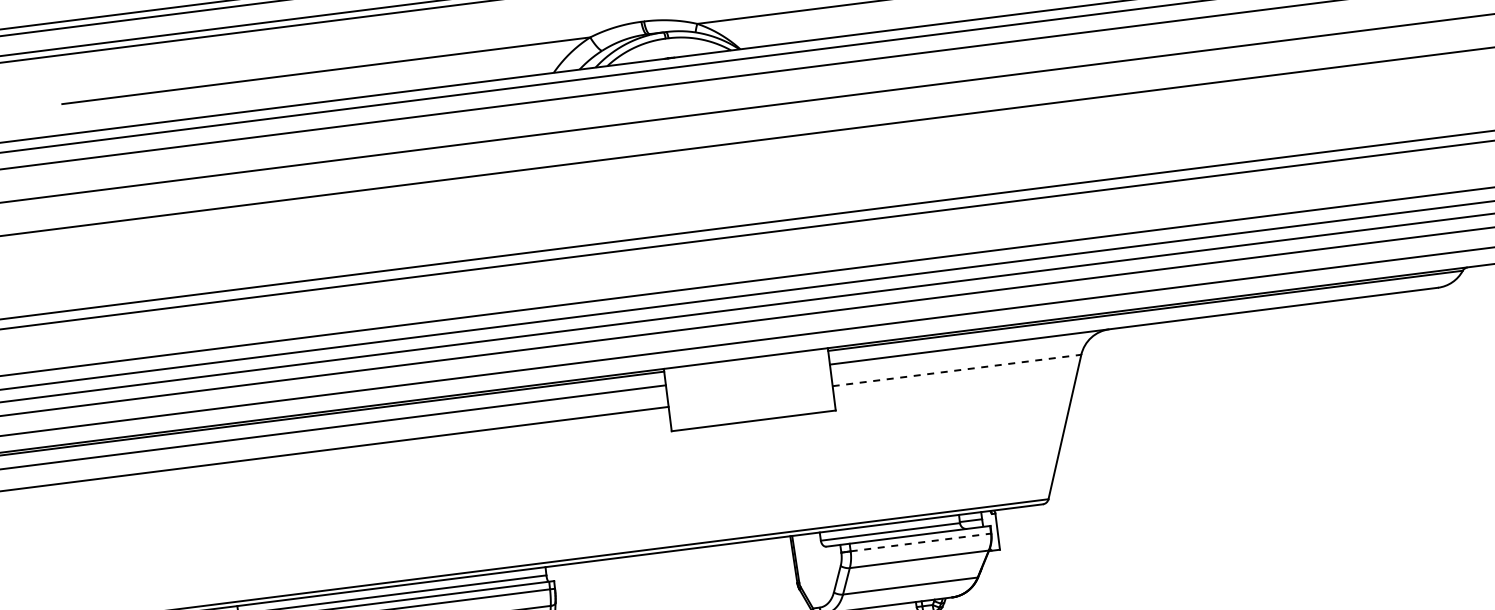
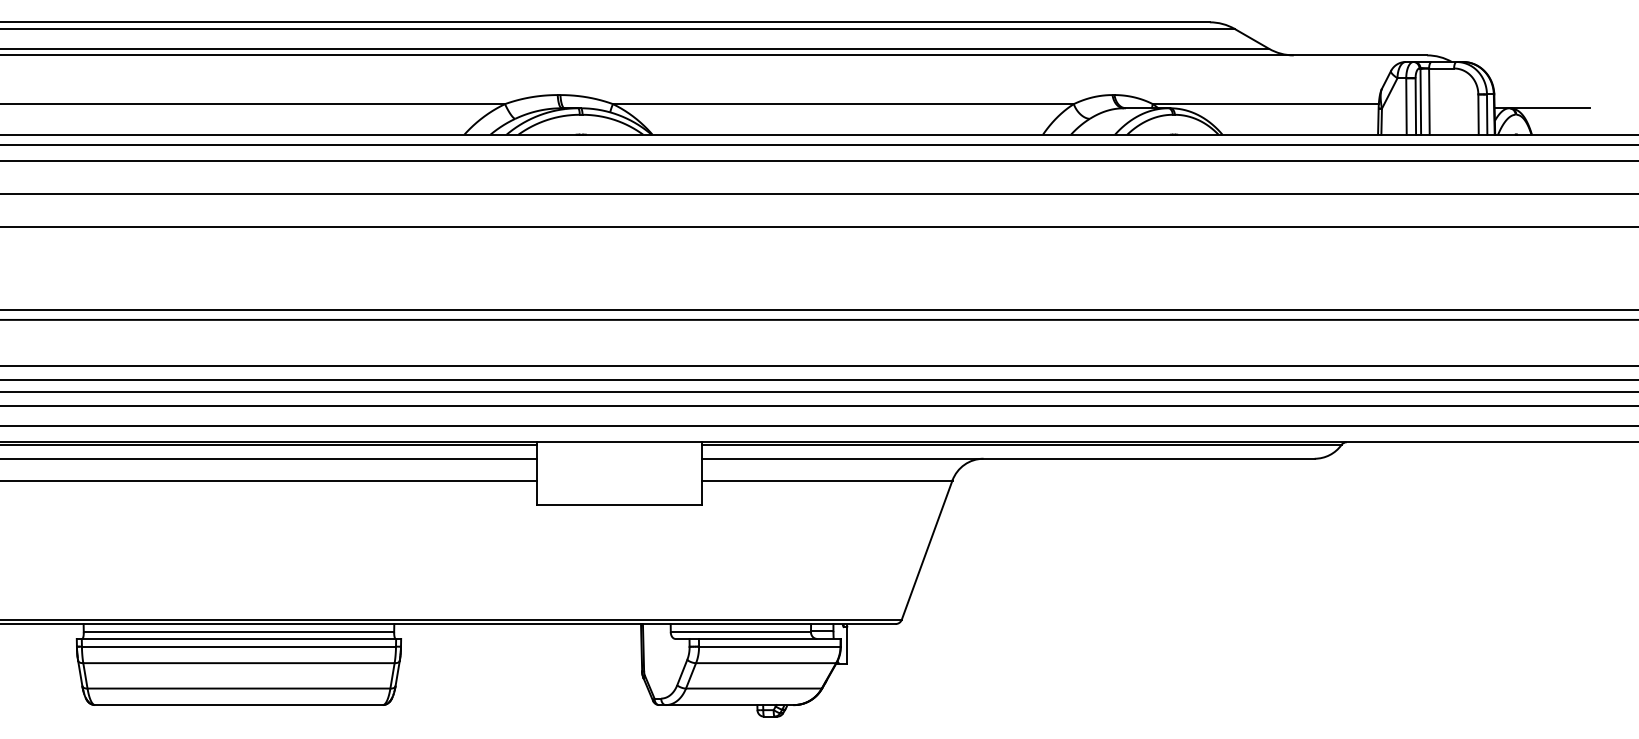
line: (957, 370) -> (827, 480), dashed -> solid
line: (920, 542) -> (769, 646), dashed -> solid

